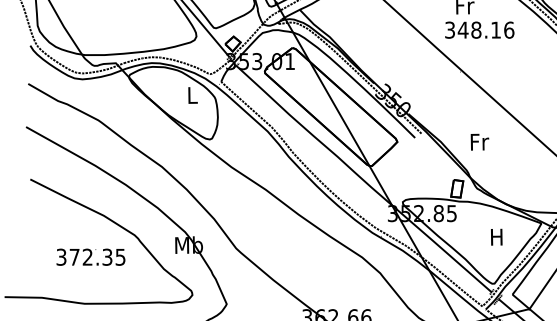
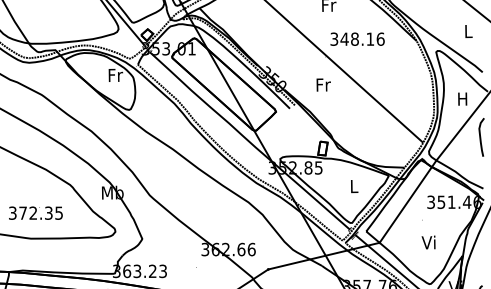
text: (479, 29) -> (357, 38), moved
text: (192, 94) -> (115, 74), L -> Fr
text: (479, 141) -> (323, 84), moved
text: (496, 237) -> (353, 186), H -> L
text: (90, 256) -> (35, 212), moved

